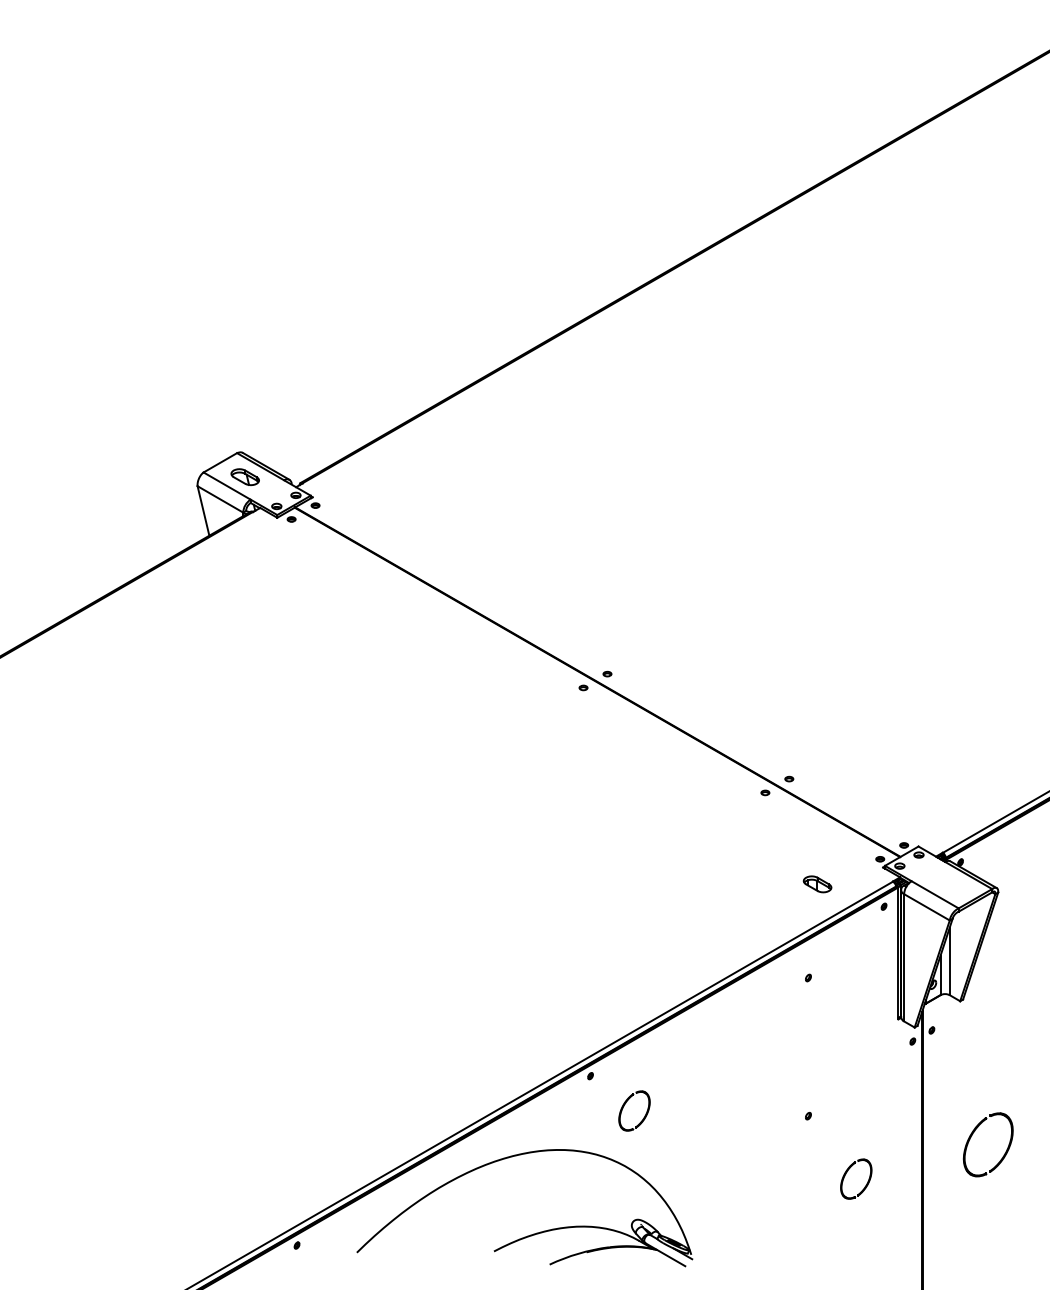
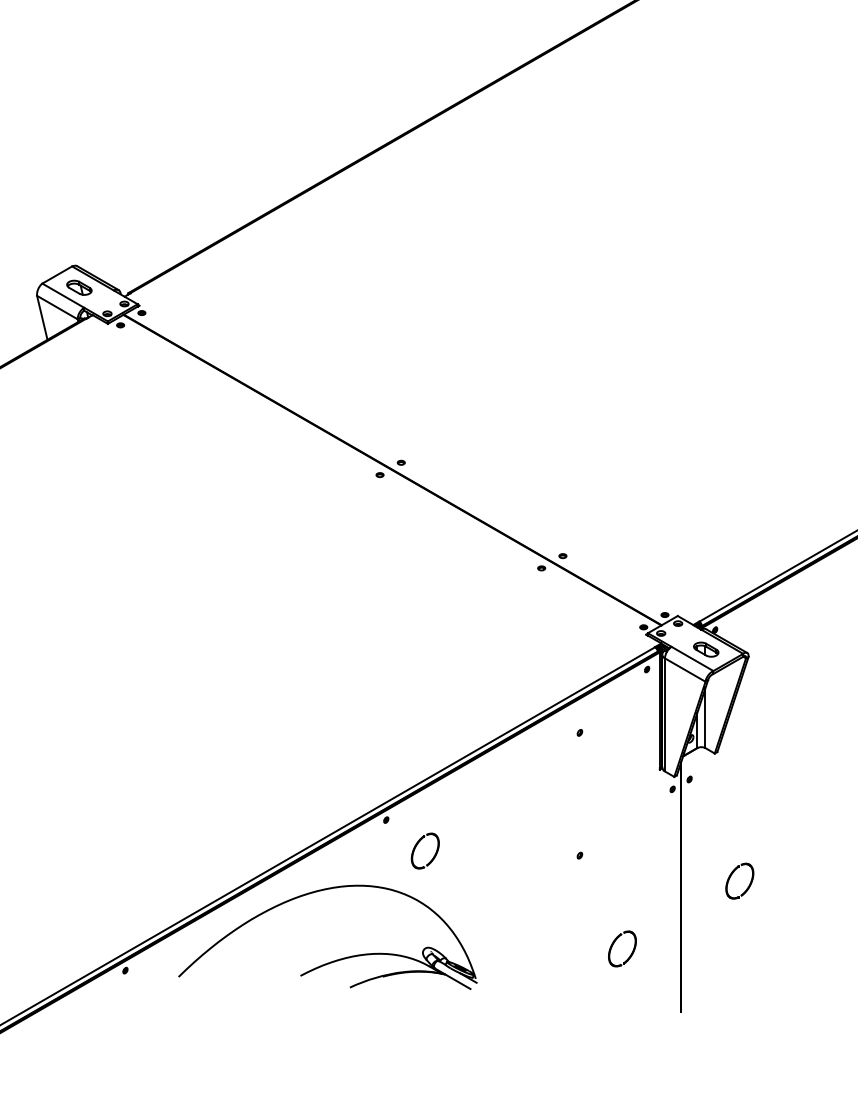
part: (817, 884) -> (706, 649), moved
part: (988, 1144) -> (739, 880), size x0.62
part: (856, 1178) -> (622, 948), moved

